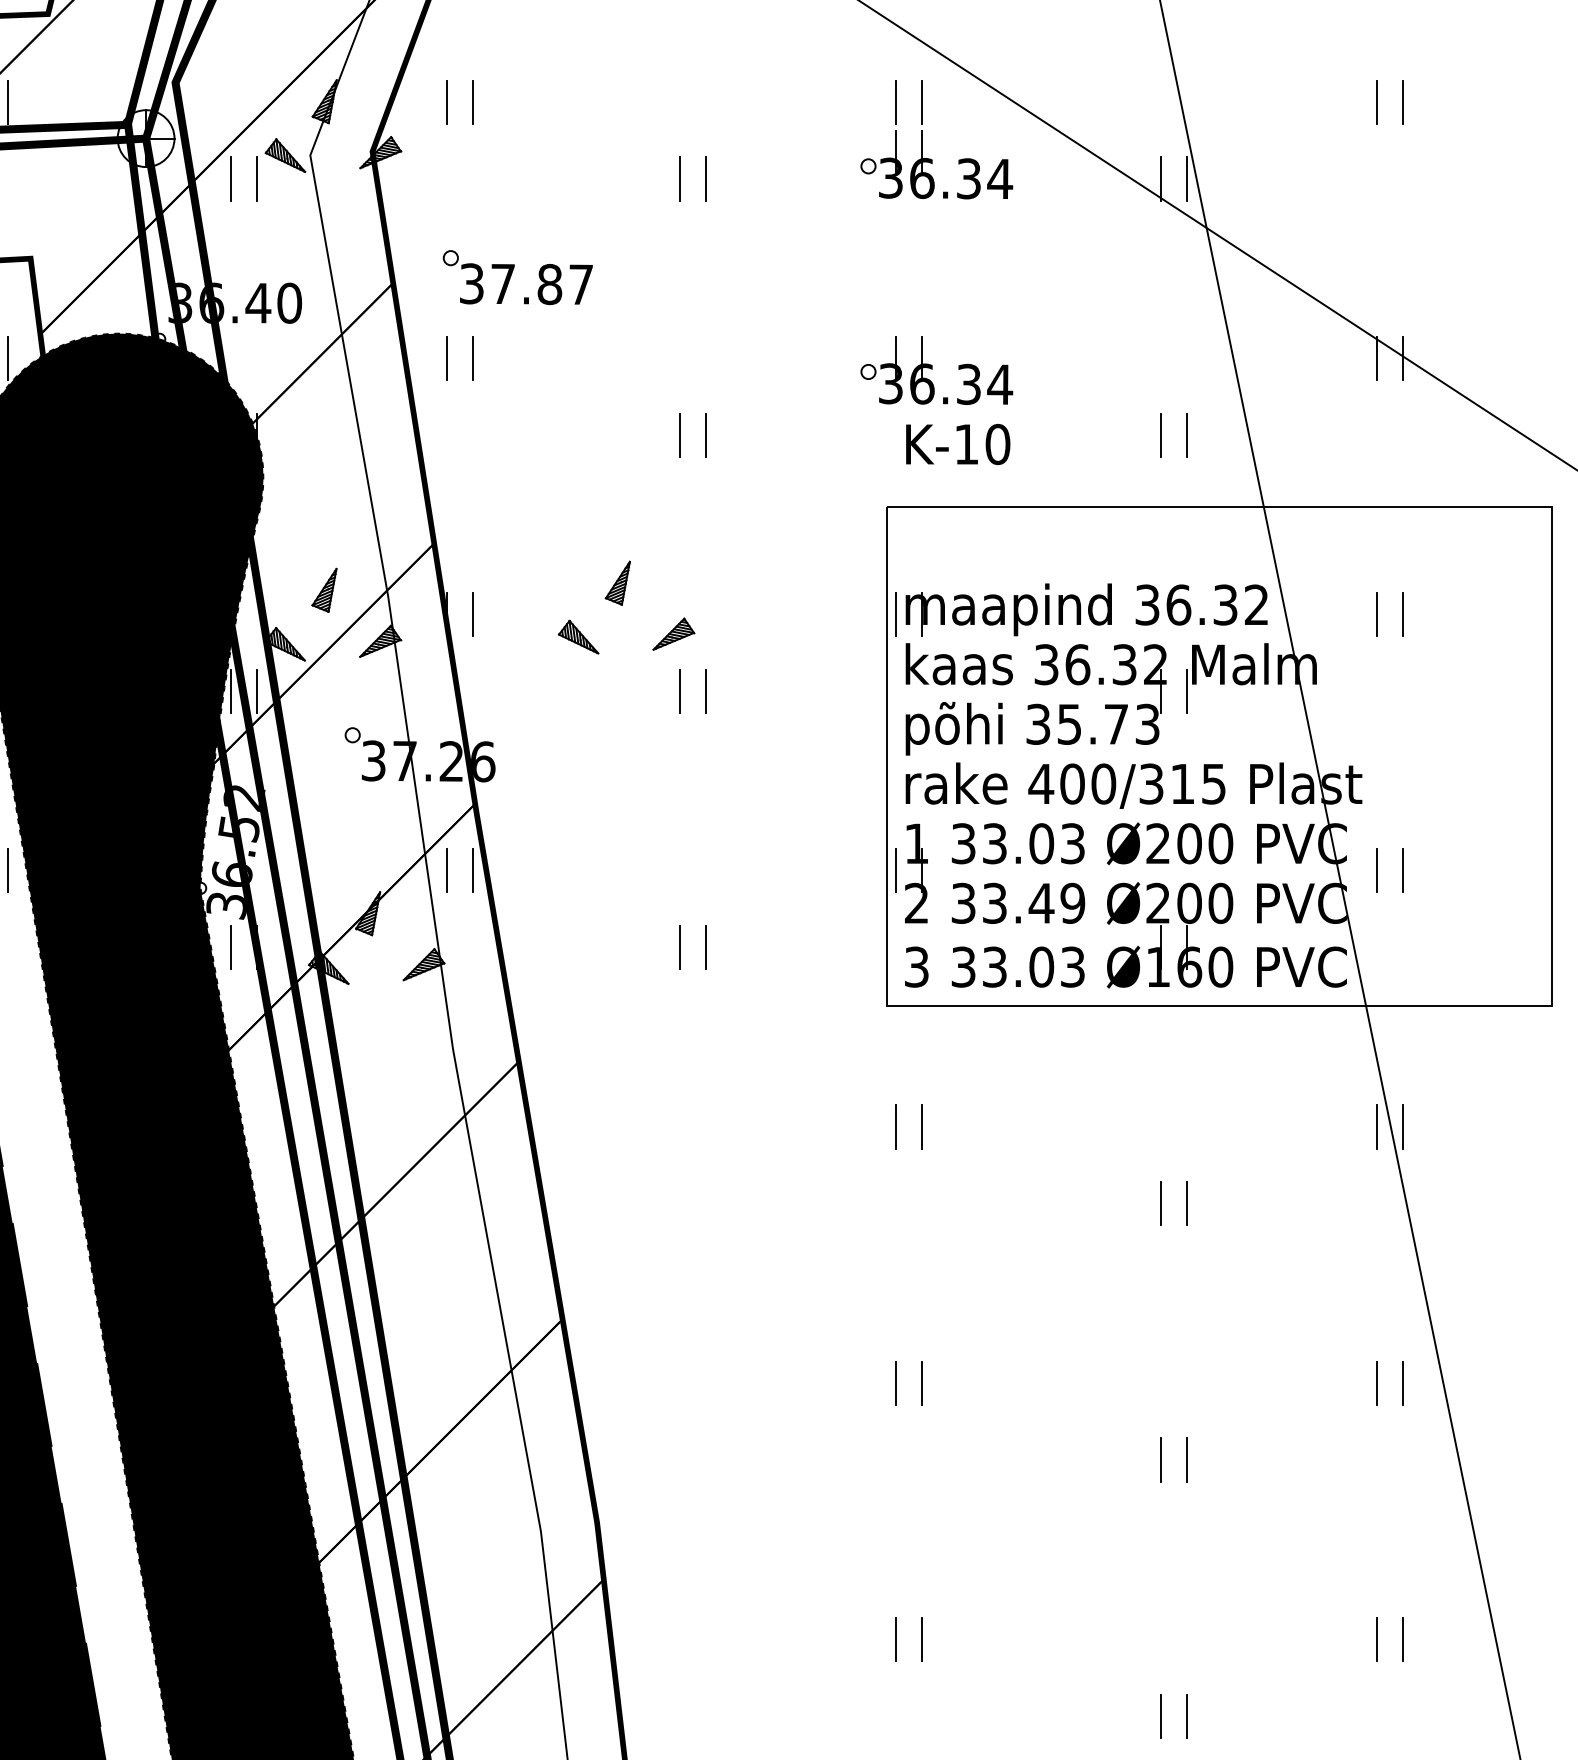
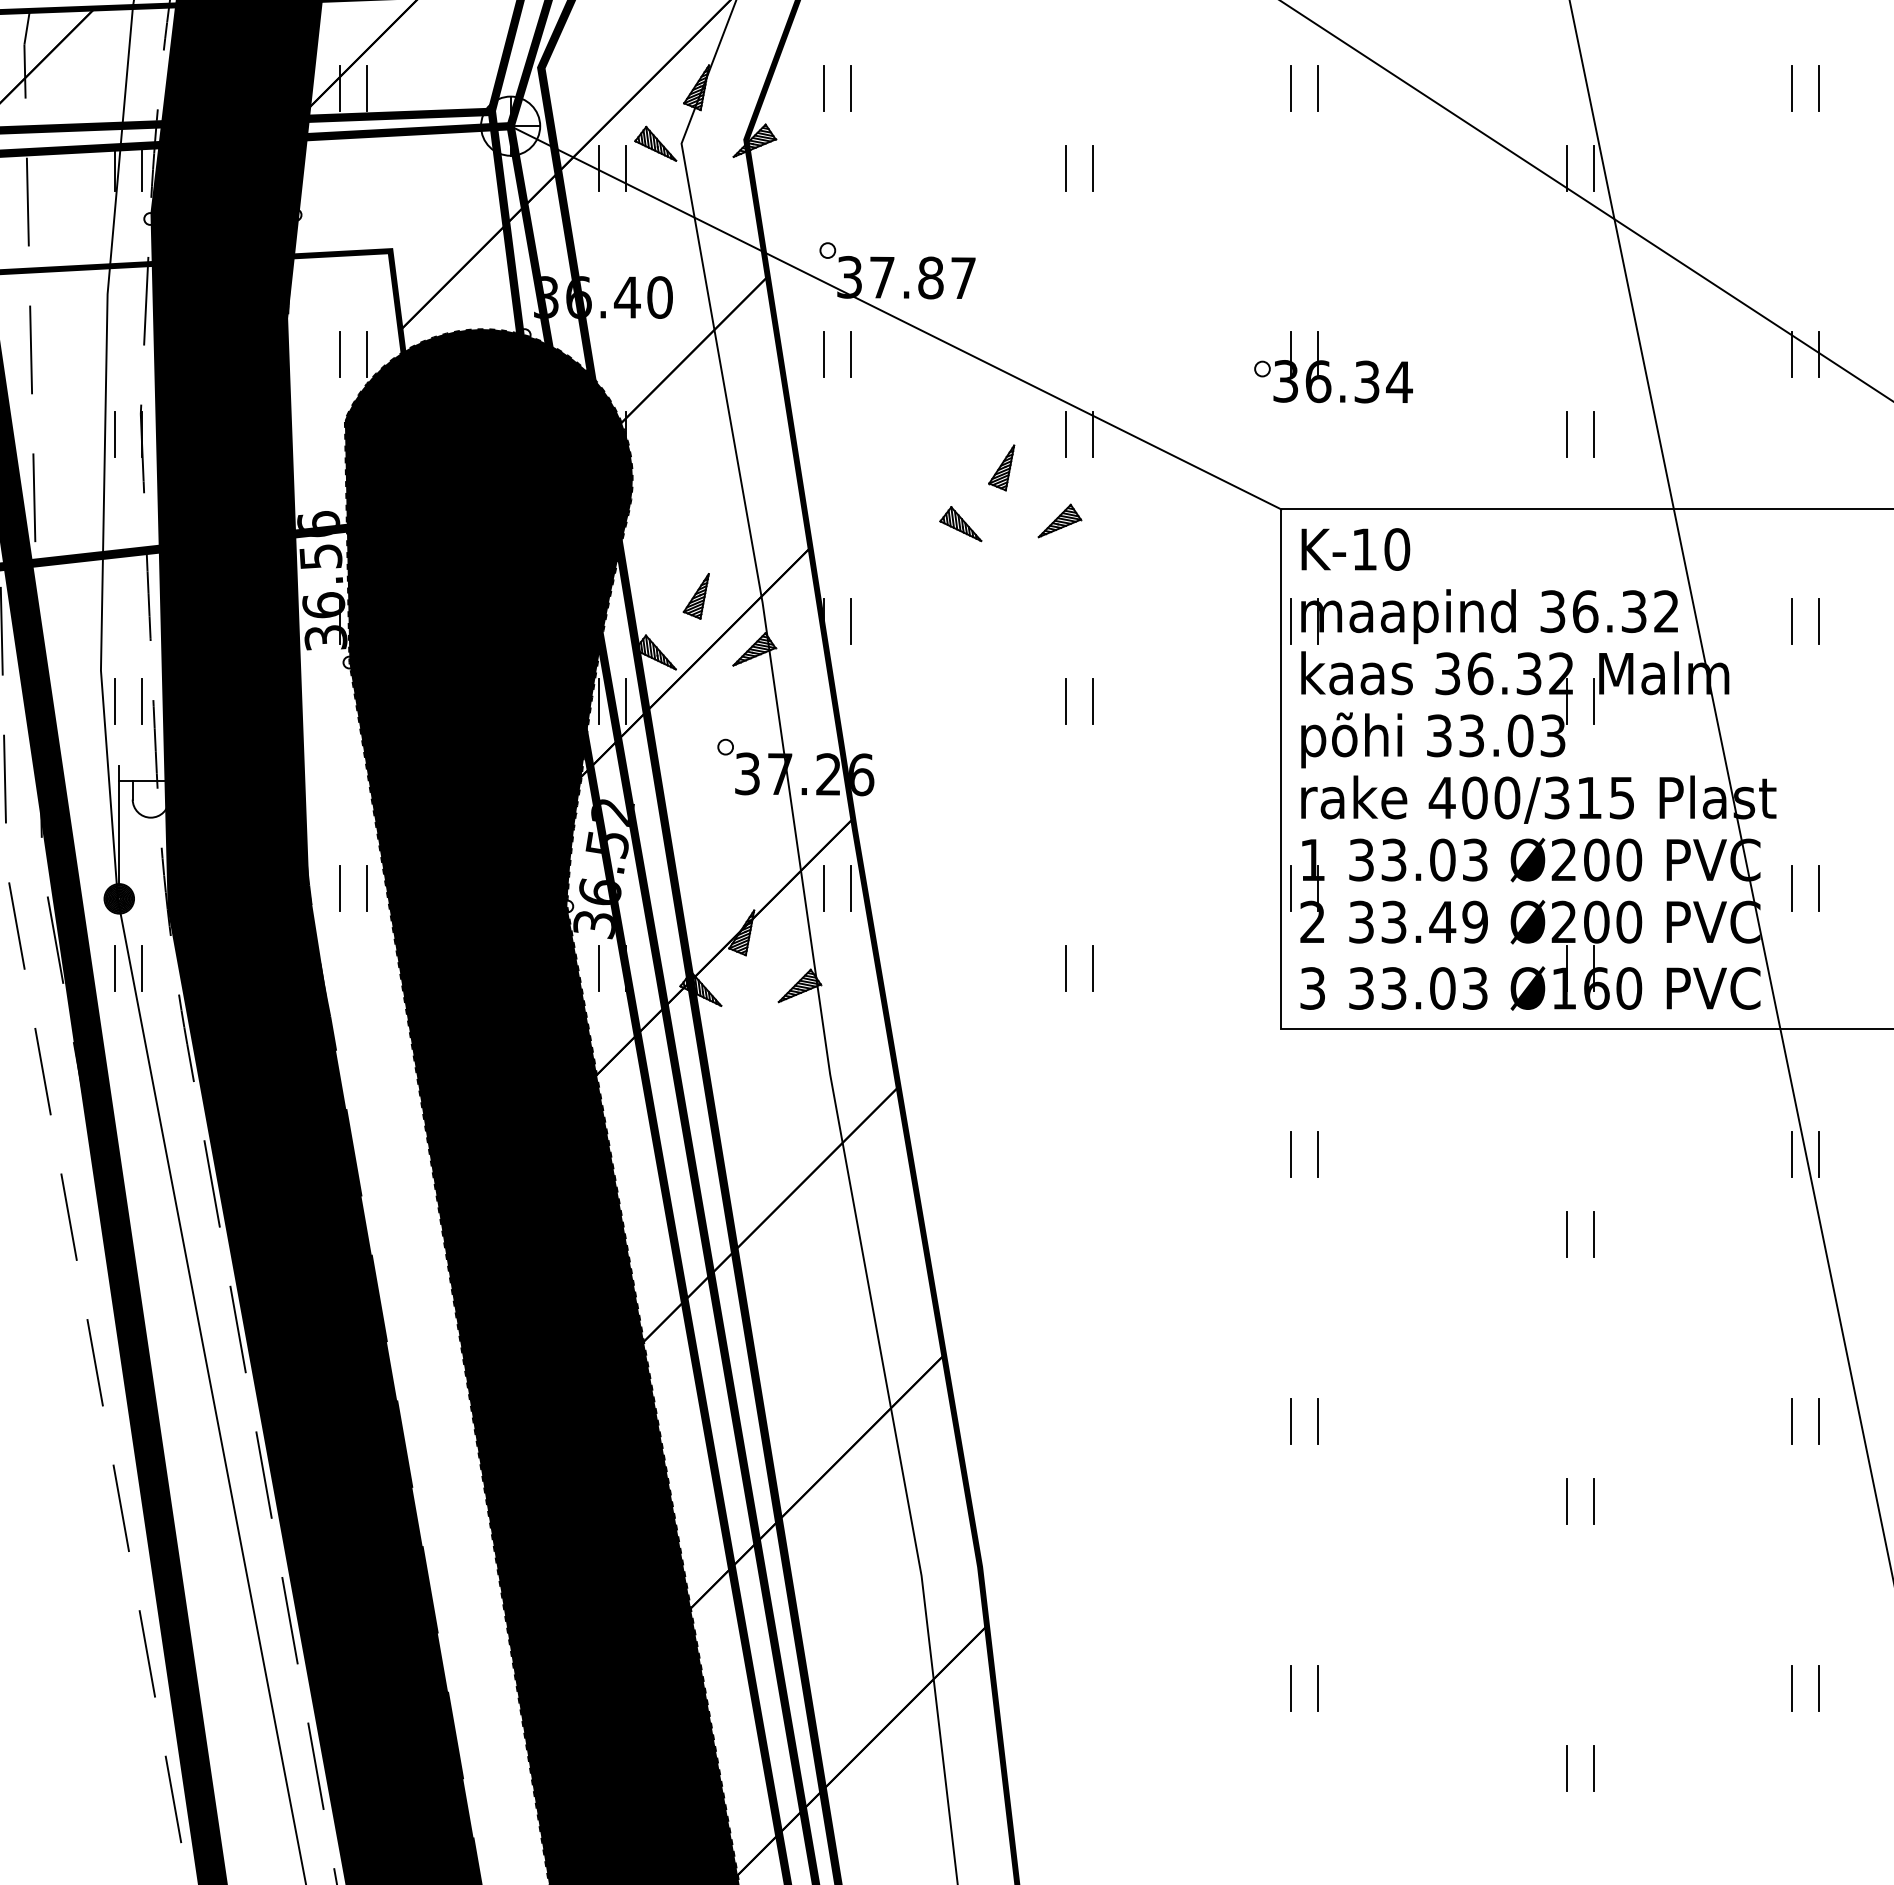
part: (936, 164) -> (1333, 153), removed
line: (515, 322) -> (895, 317), added
text: (957, 444) -> (1355, 549), moved
part: (626, 607) -> (1010, 493), moved
text: (1093, 724) -> (1496, 735), 35.73 -> 33.03

